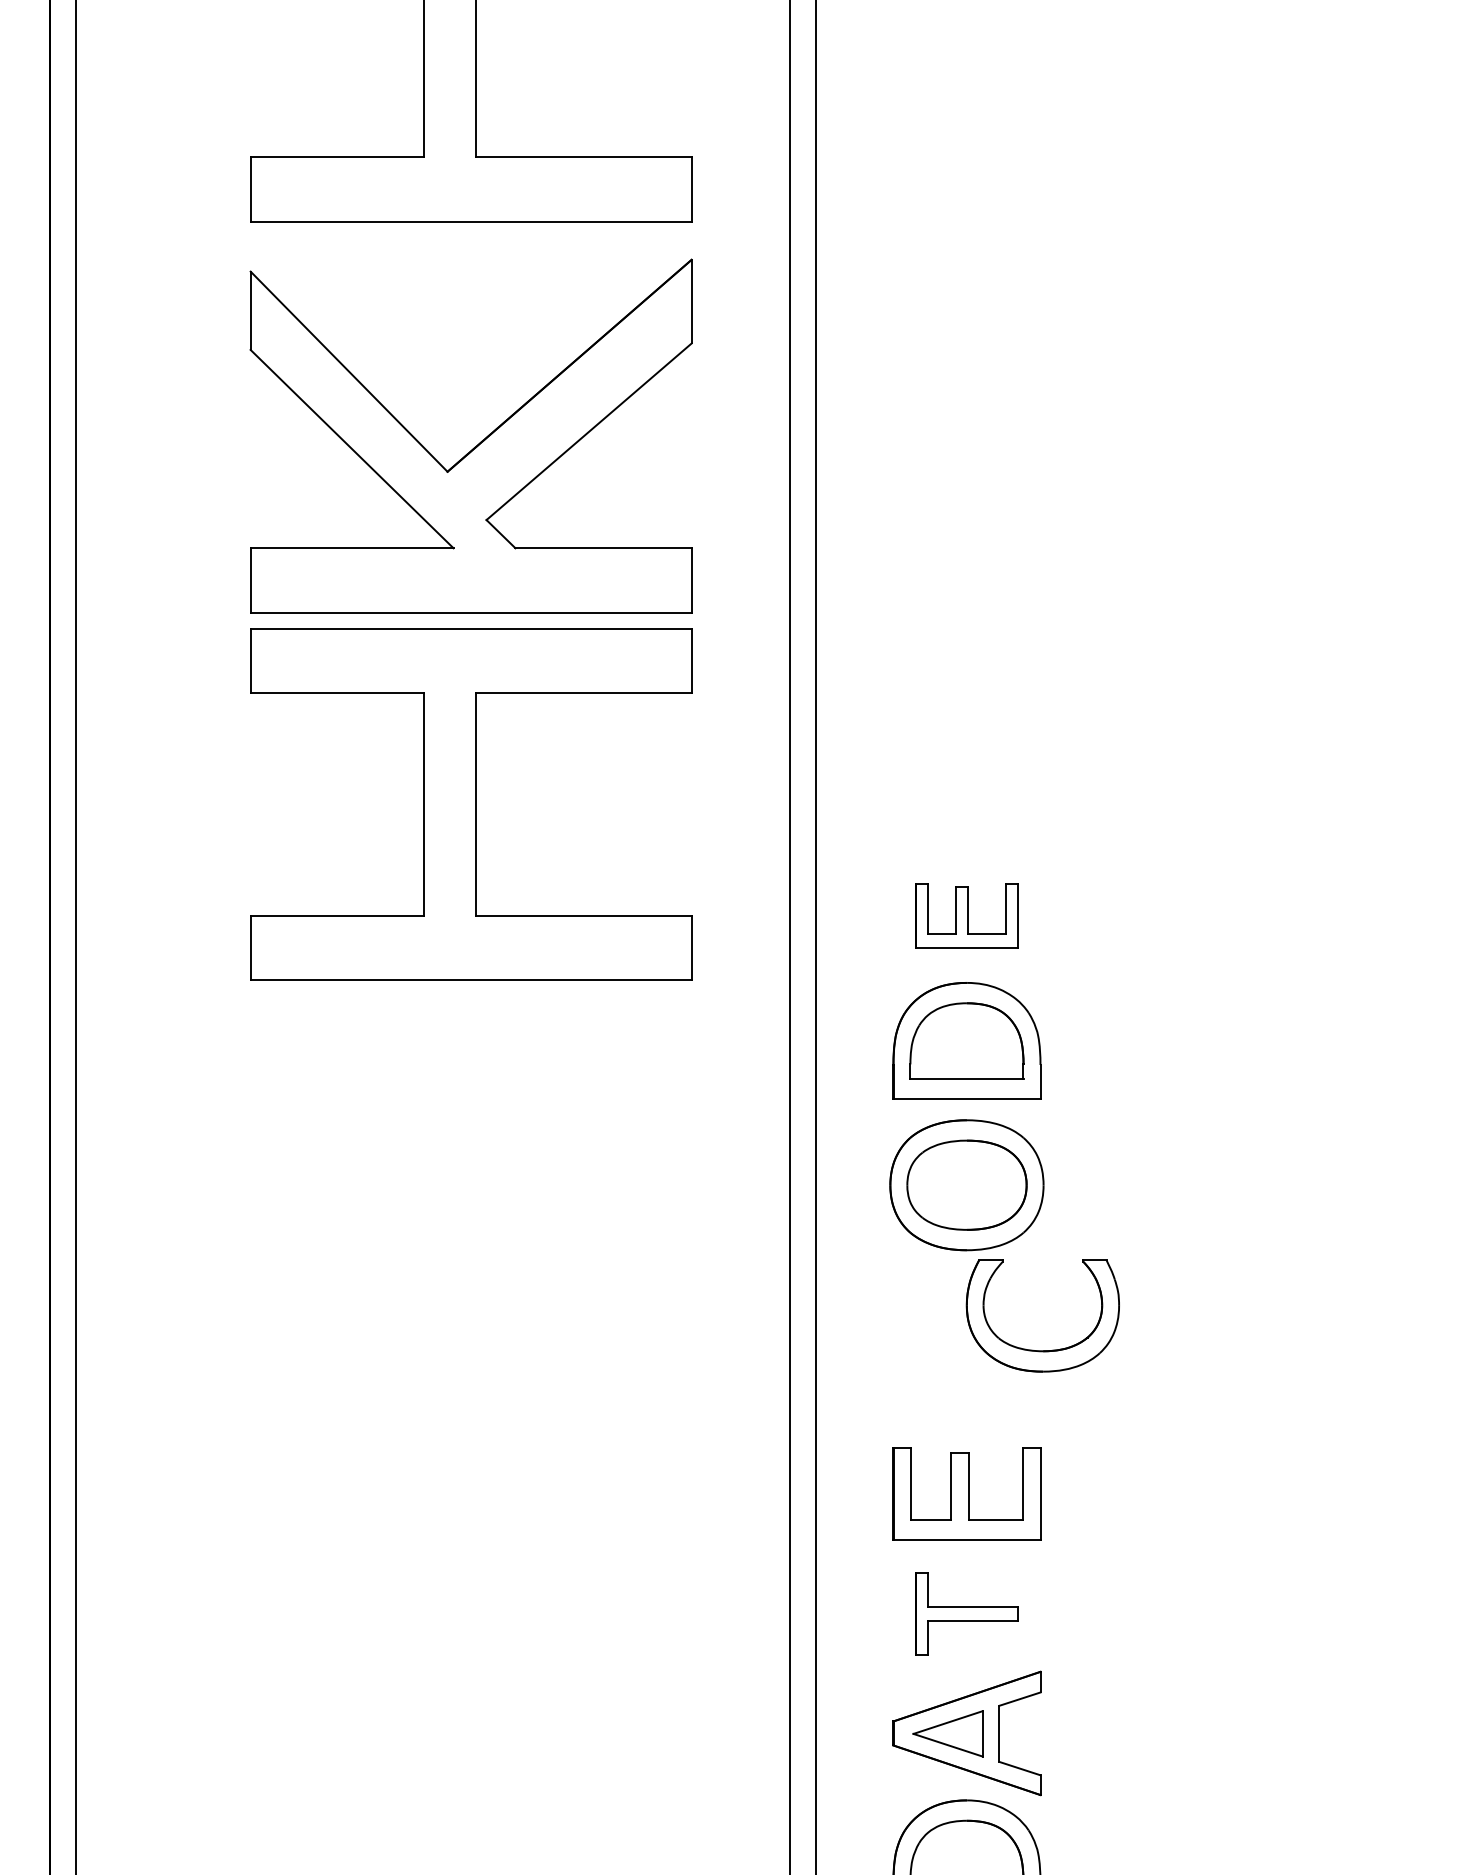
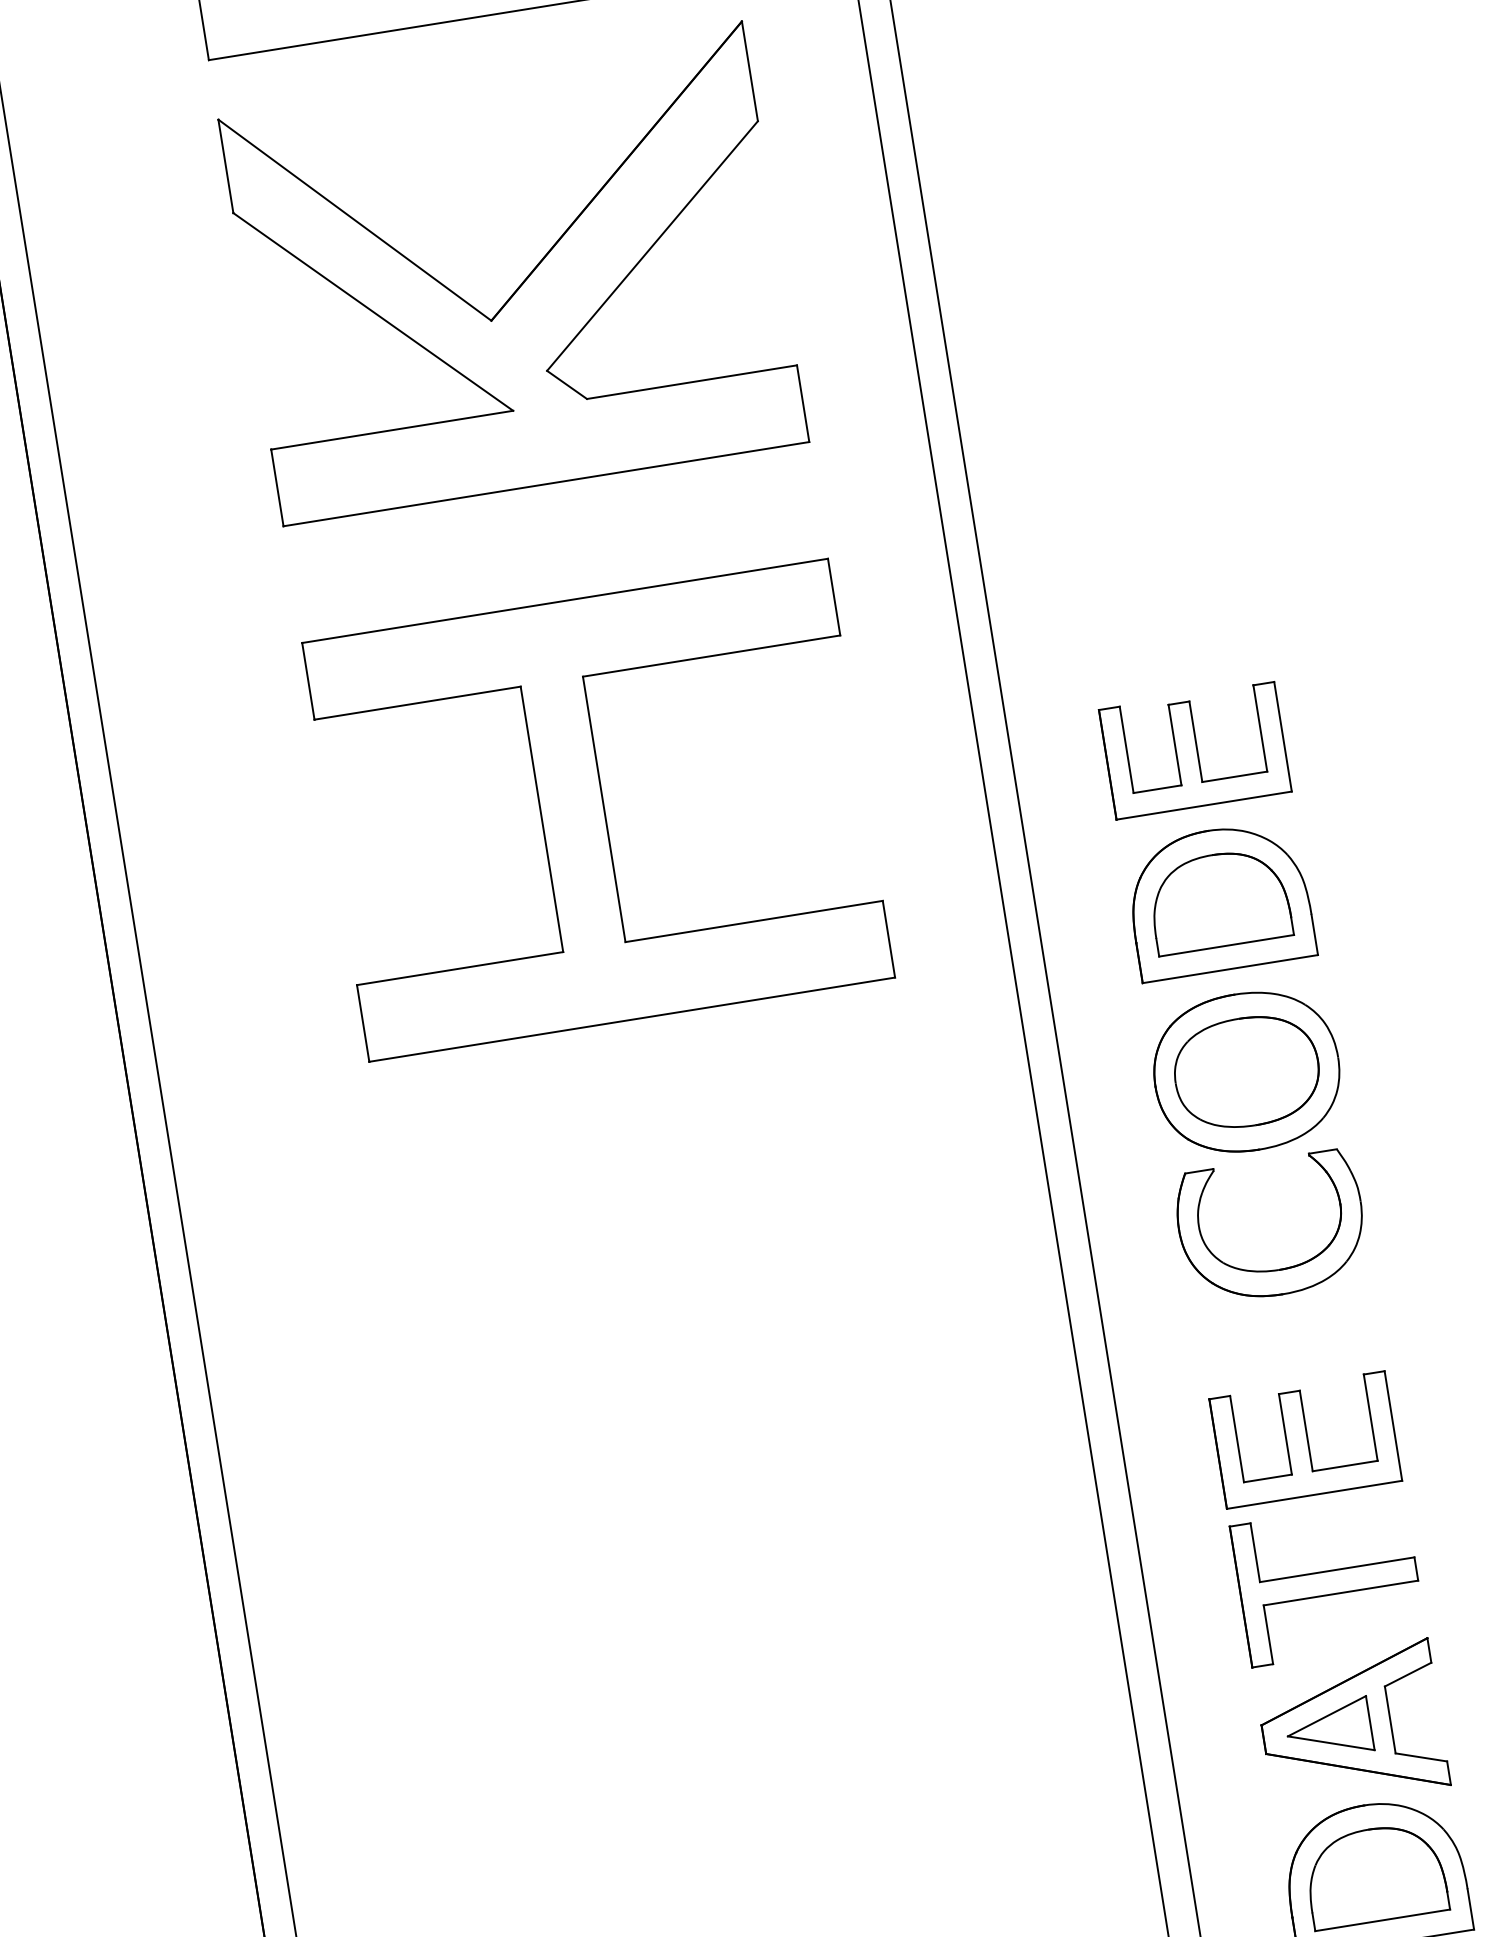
part: (471, 804) -> (599, 810), moved
part: (966, 915) -> (1194, 750), size x1.43
part: (1042, 1350) -> (1277, 1269), moved
part: (966, 1613) -> (1328, 1582), size x1.43

